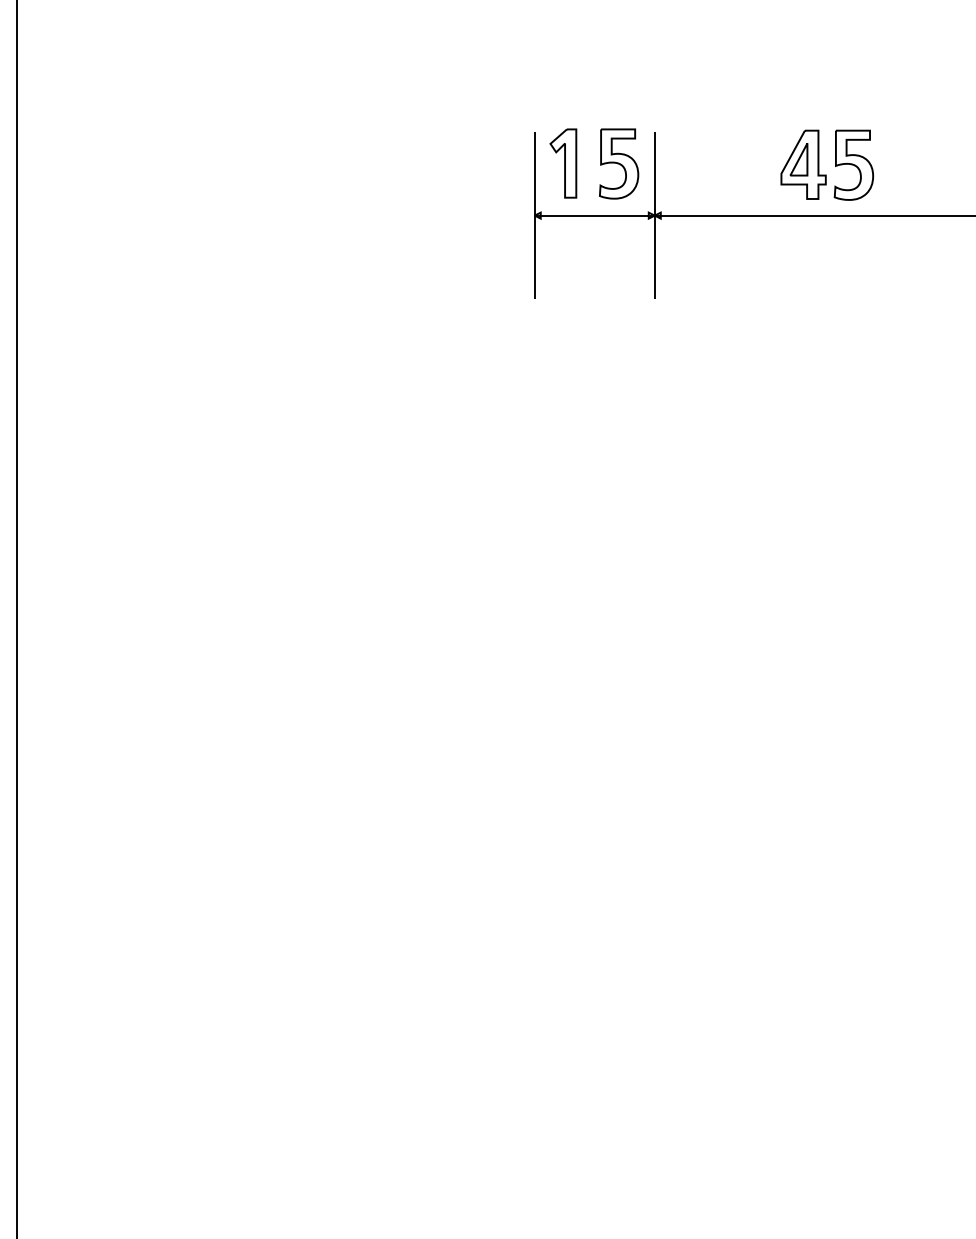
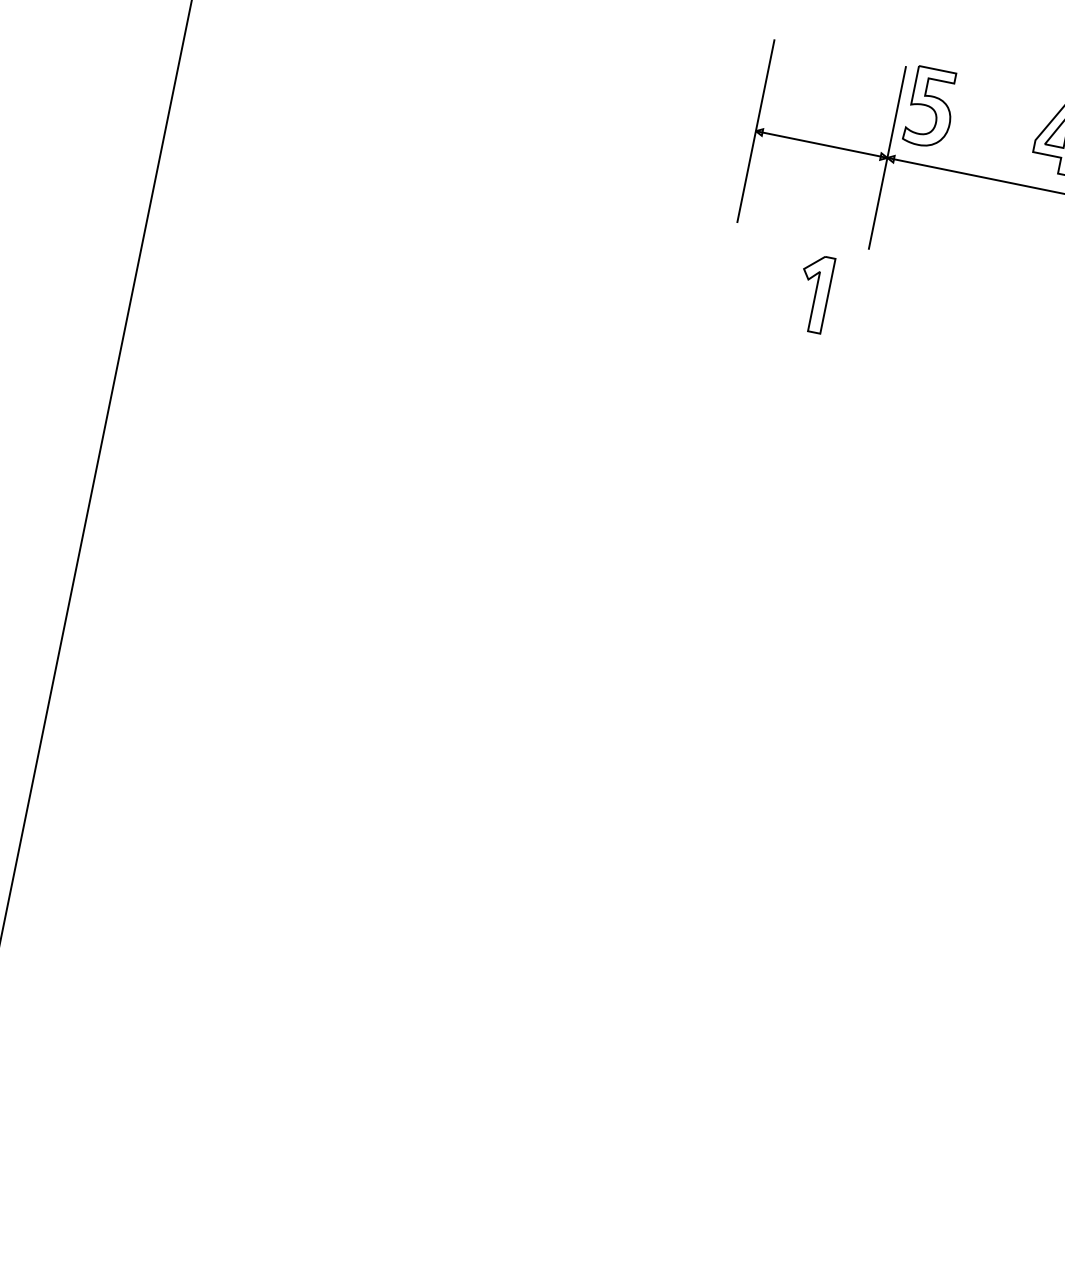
part: (563, 163) -> (813, 293), moved
part: (619, 163) -> (931, 107), moved

